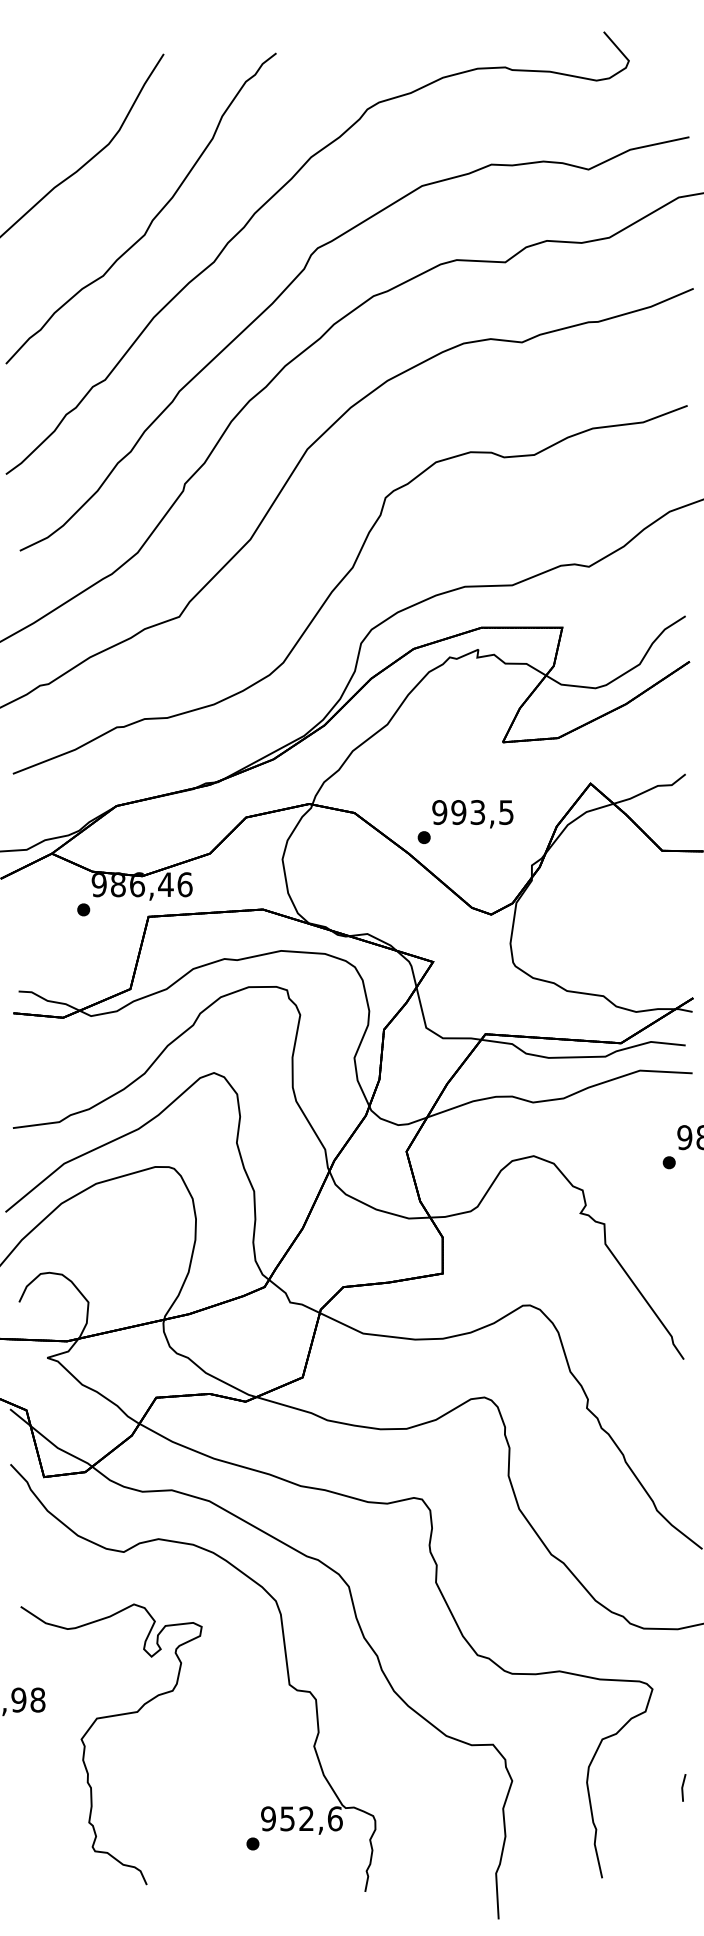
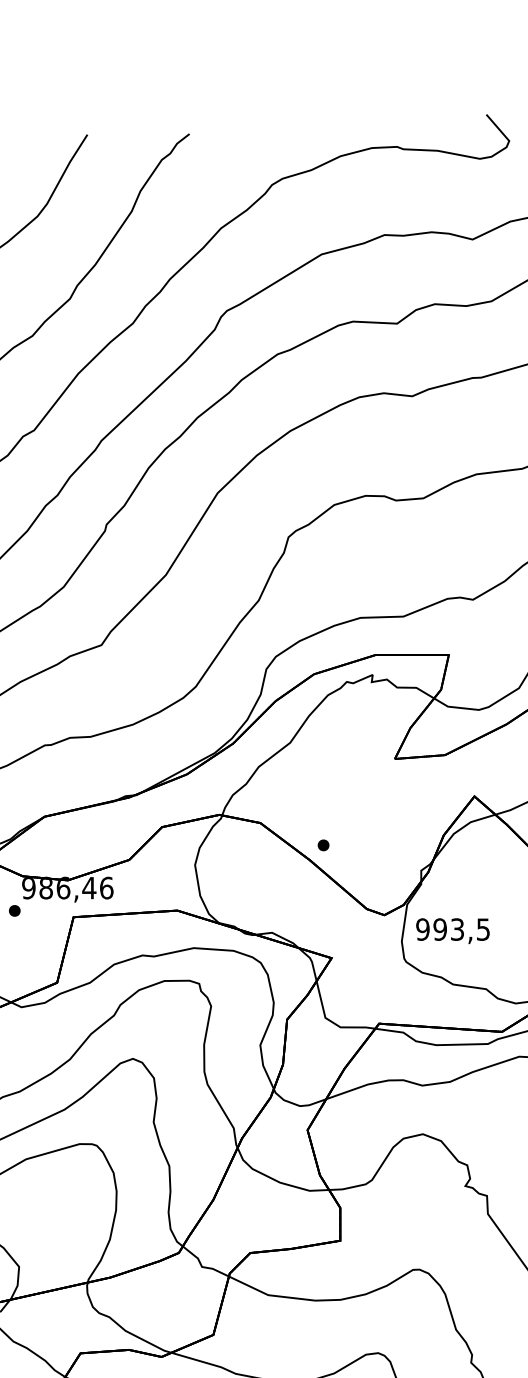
text: (472, 814) -> (452, 931), moved

